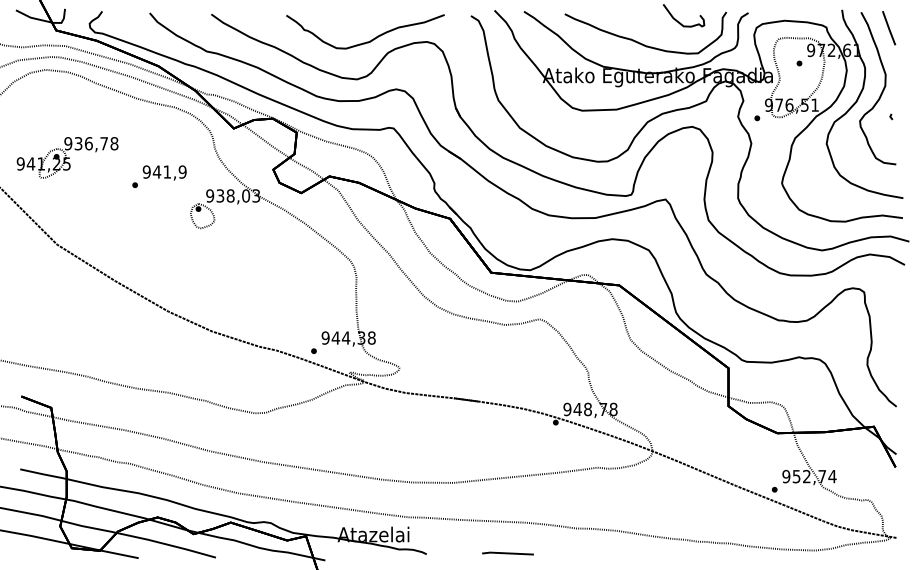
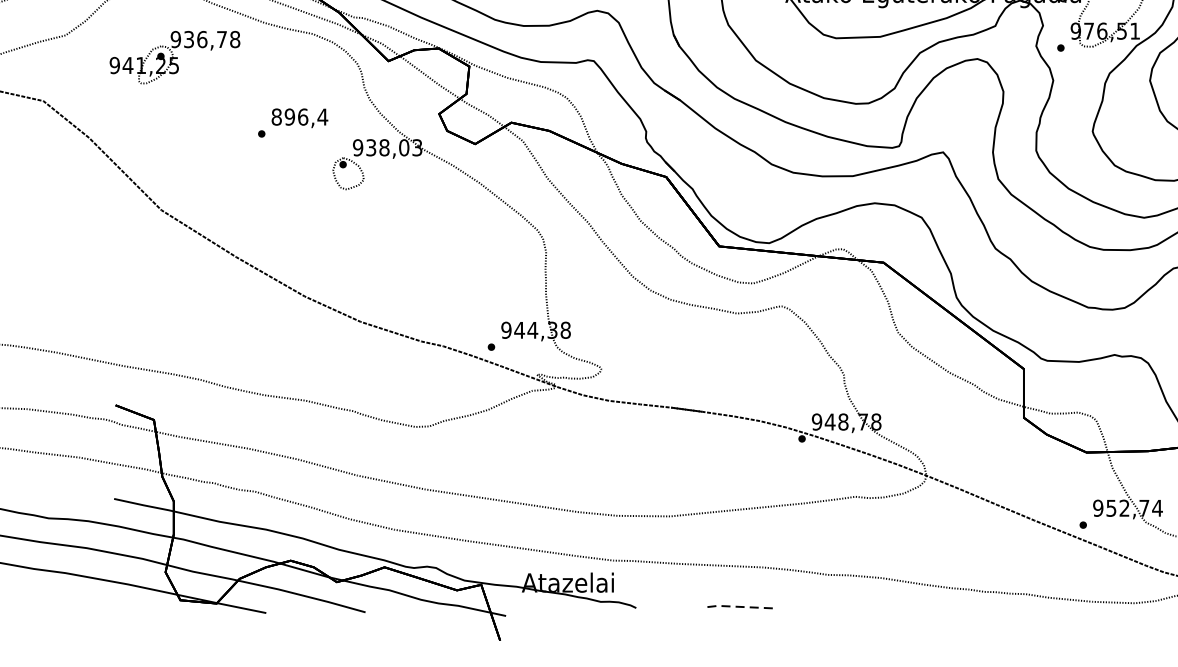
part: (67, 157) -> (174, 57), moved
text: (164, 171) -> (299, 116), 941,9 -> 896,4
line: (507, 553) -> (740, 607), solid -> dashed

